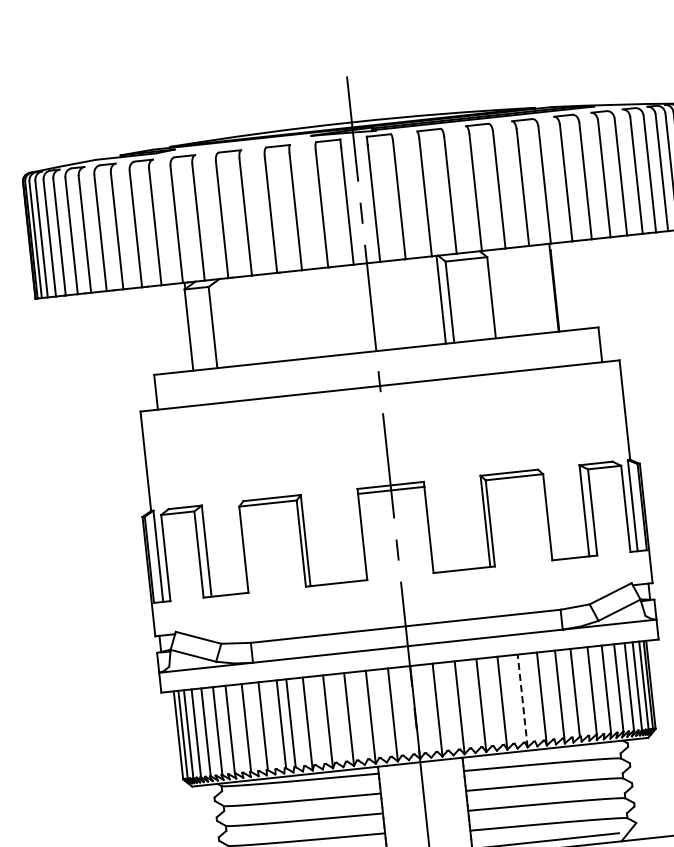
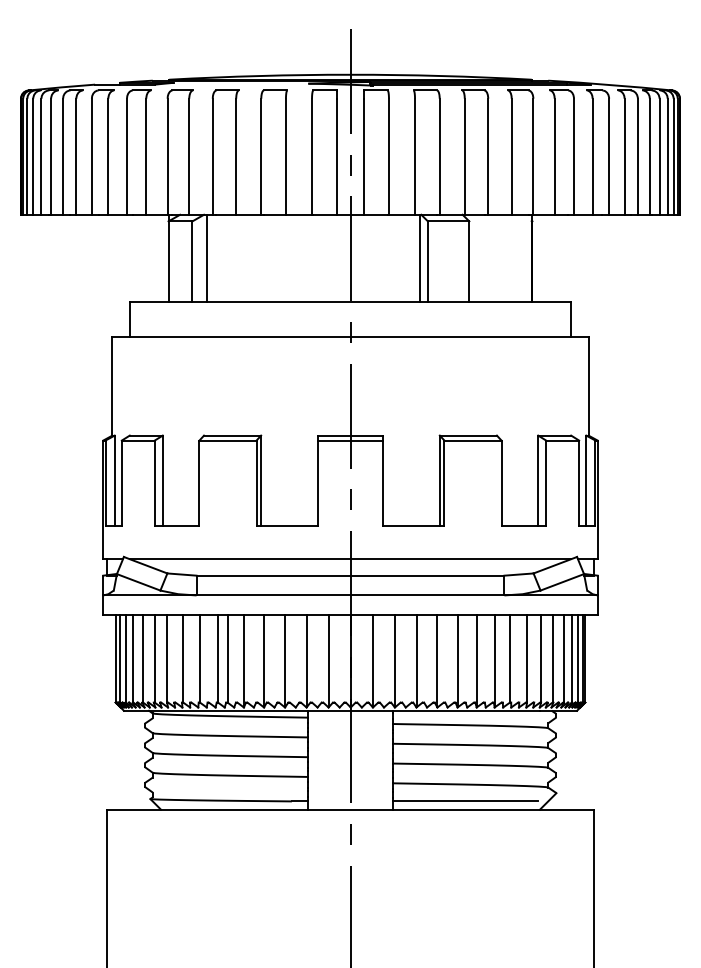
line: (226, 322) -> (206, 258), added
line: (404, 610) -> (350, 559), added
line: (522, 700) -> (457, 660), dashed -> solid

